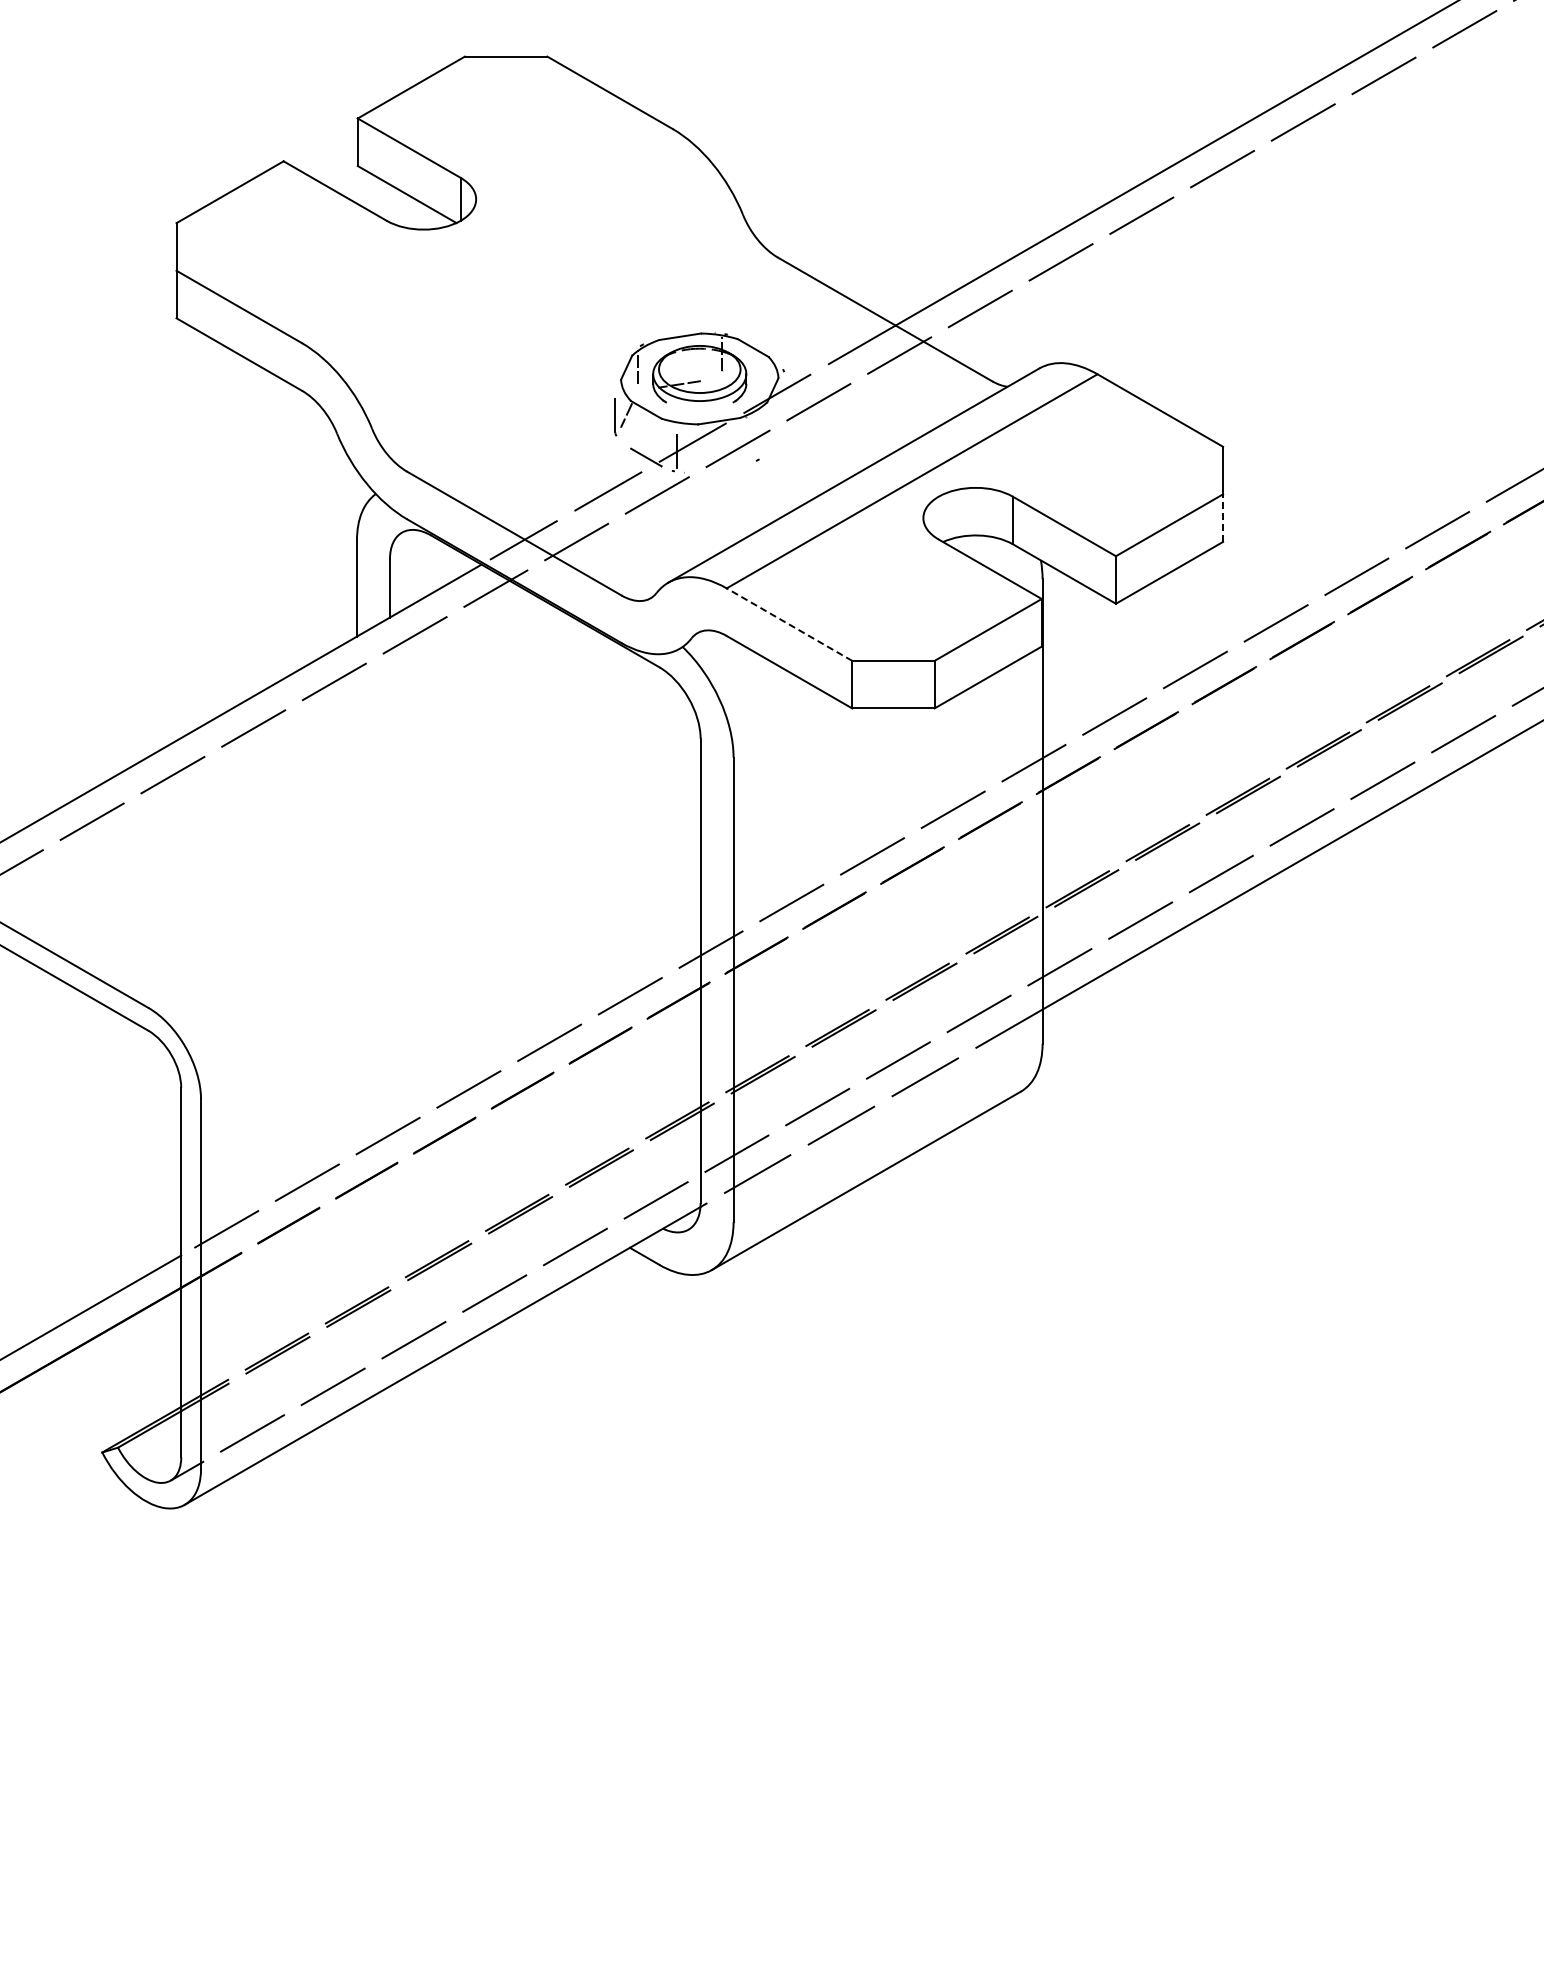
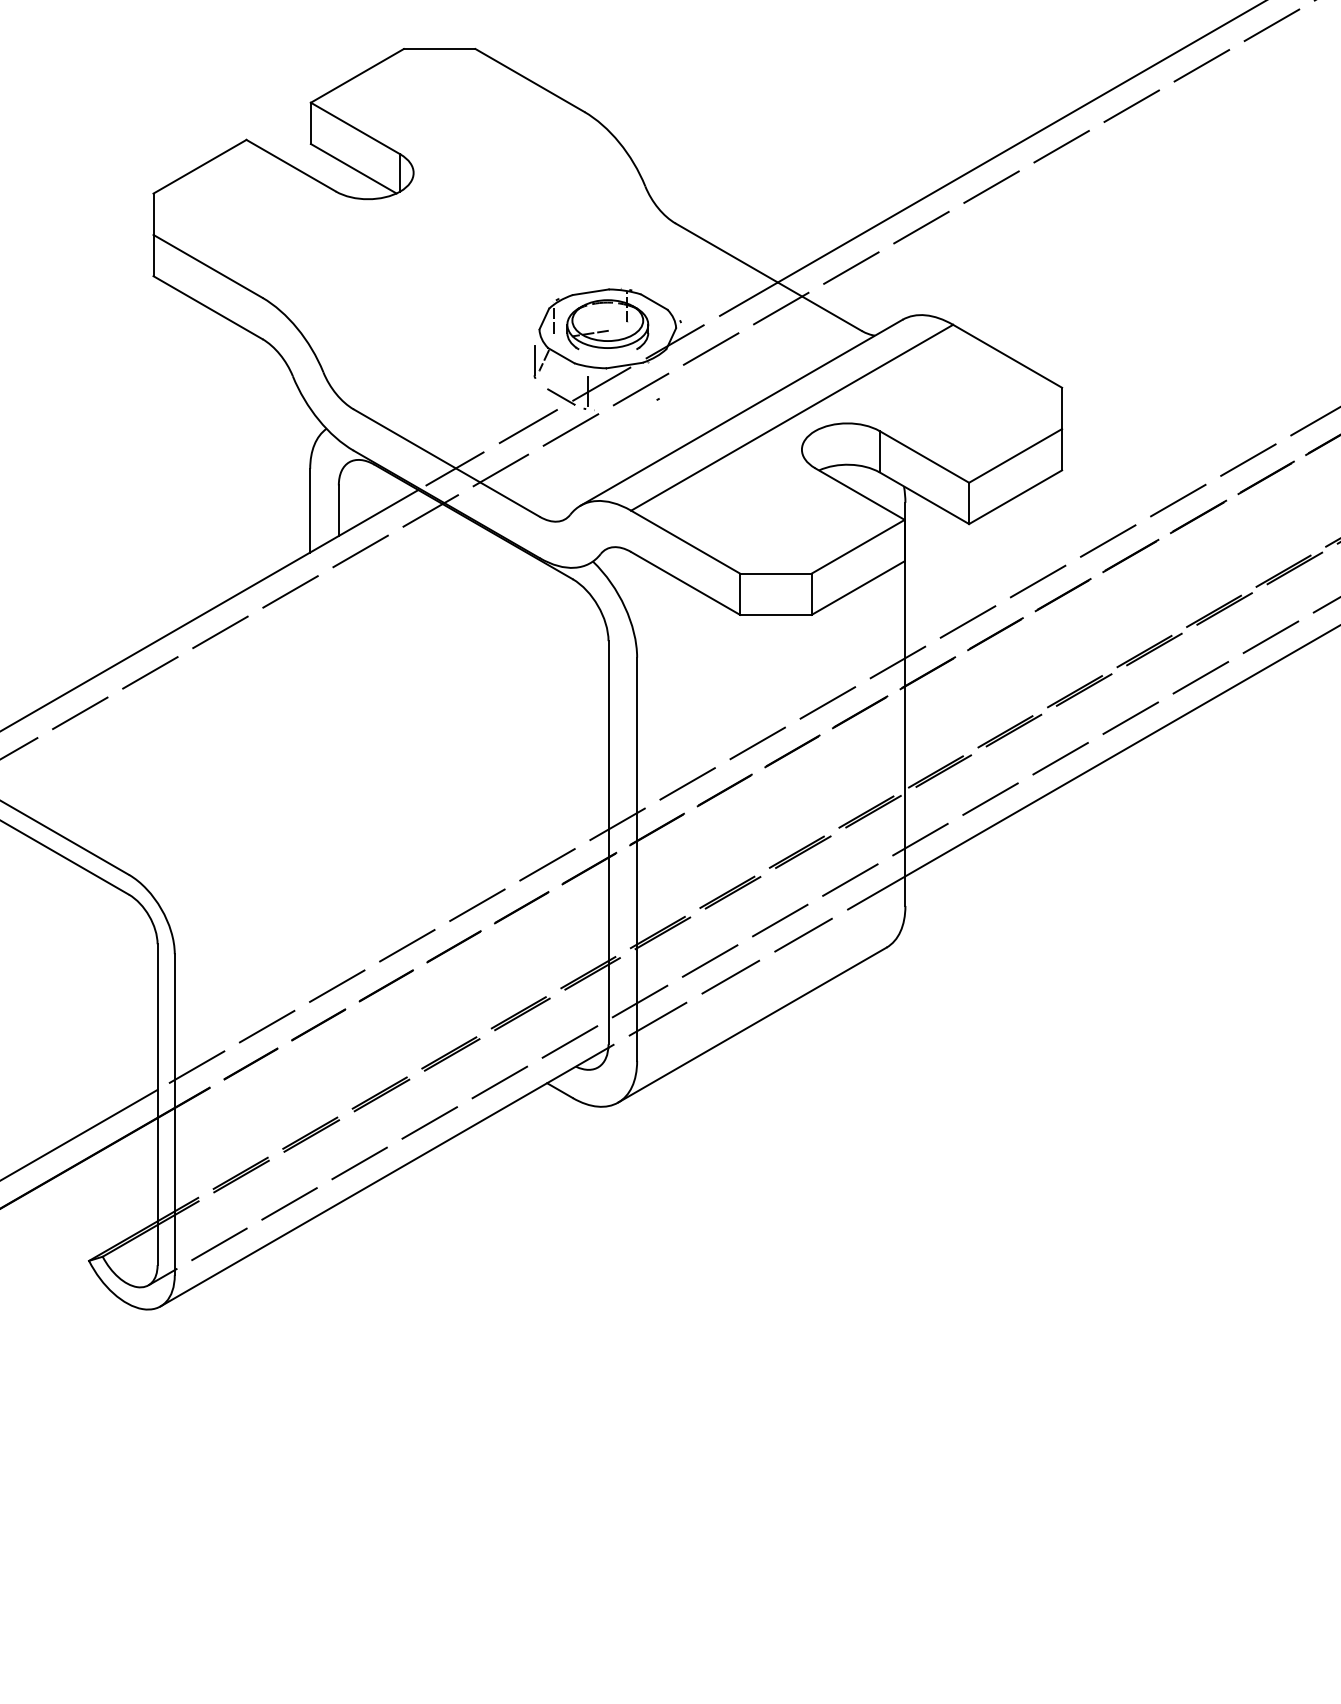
line: (1223, 518) -> (1062, 450), dashed -> solid
line: (789, 624) -> (685, 542), dashed -> solid

